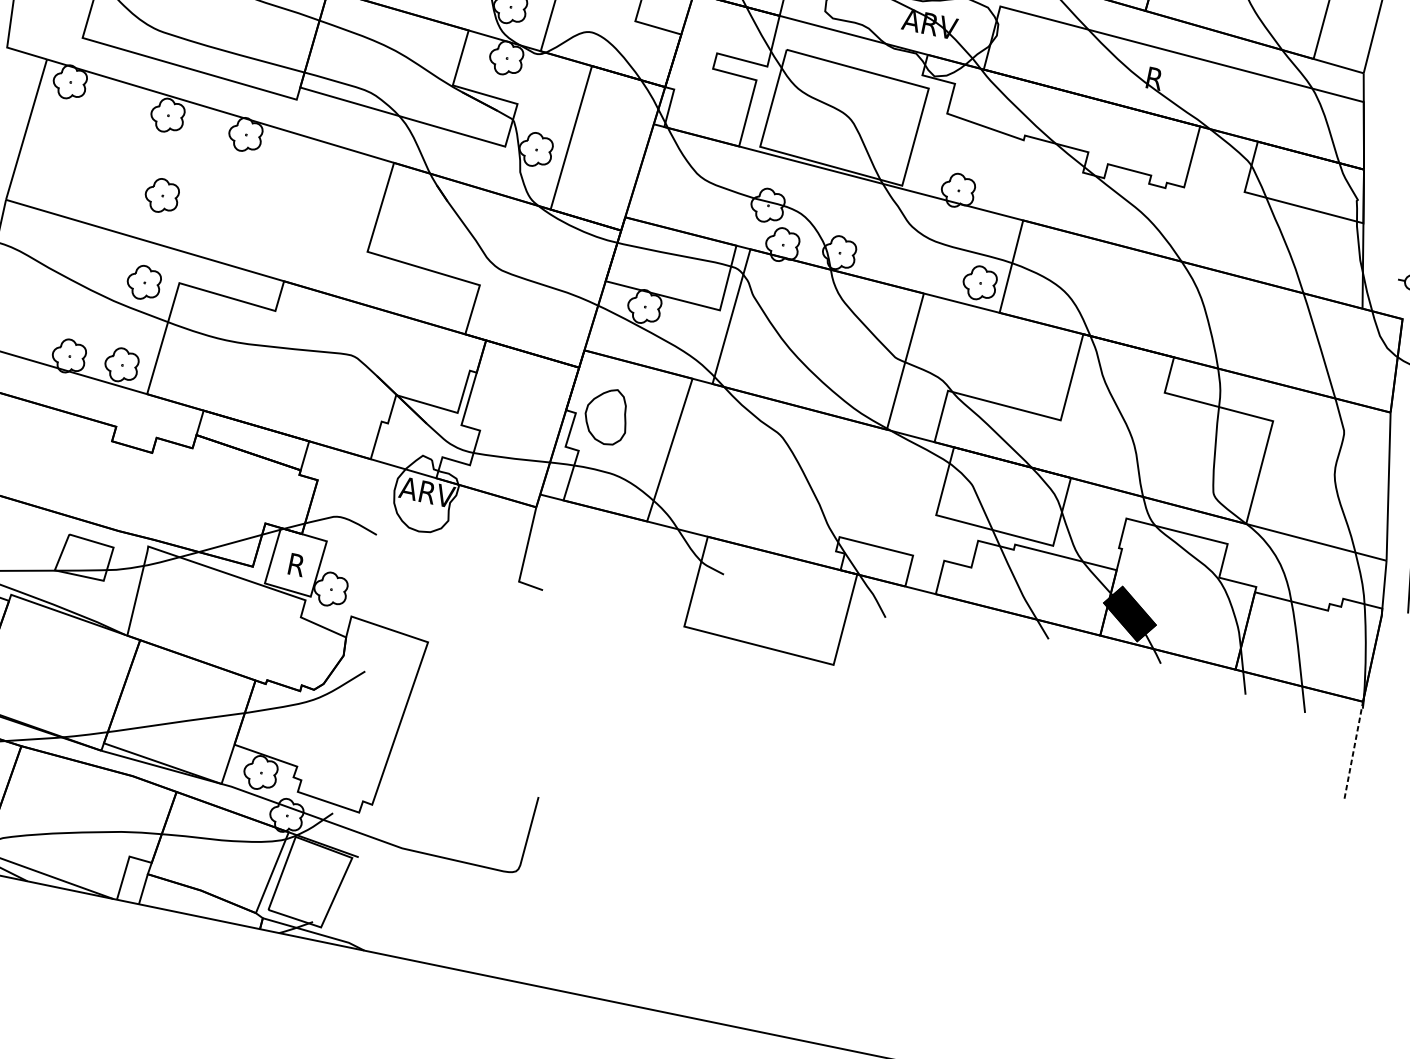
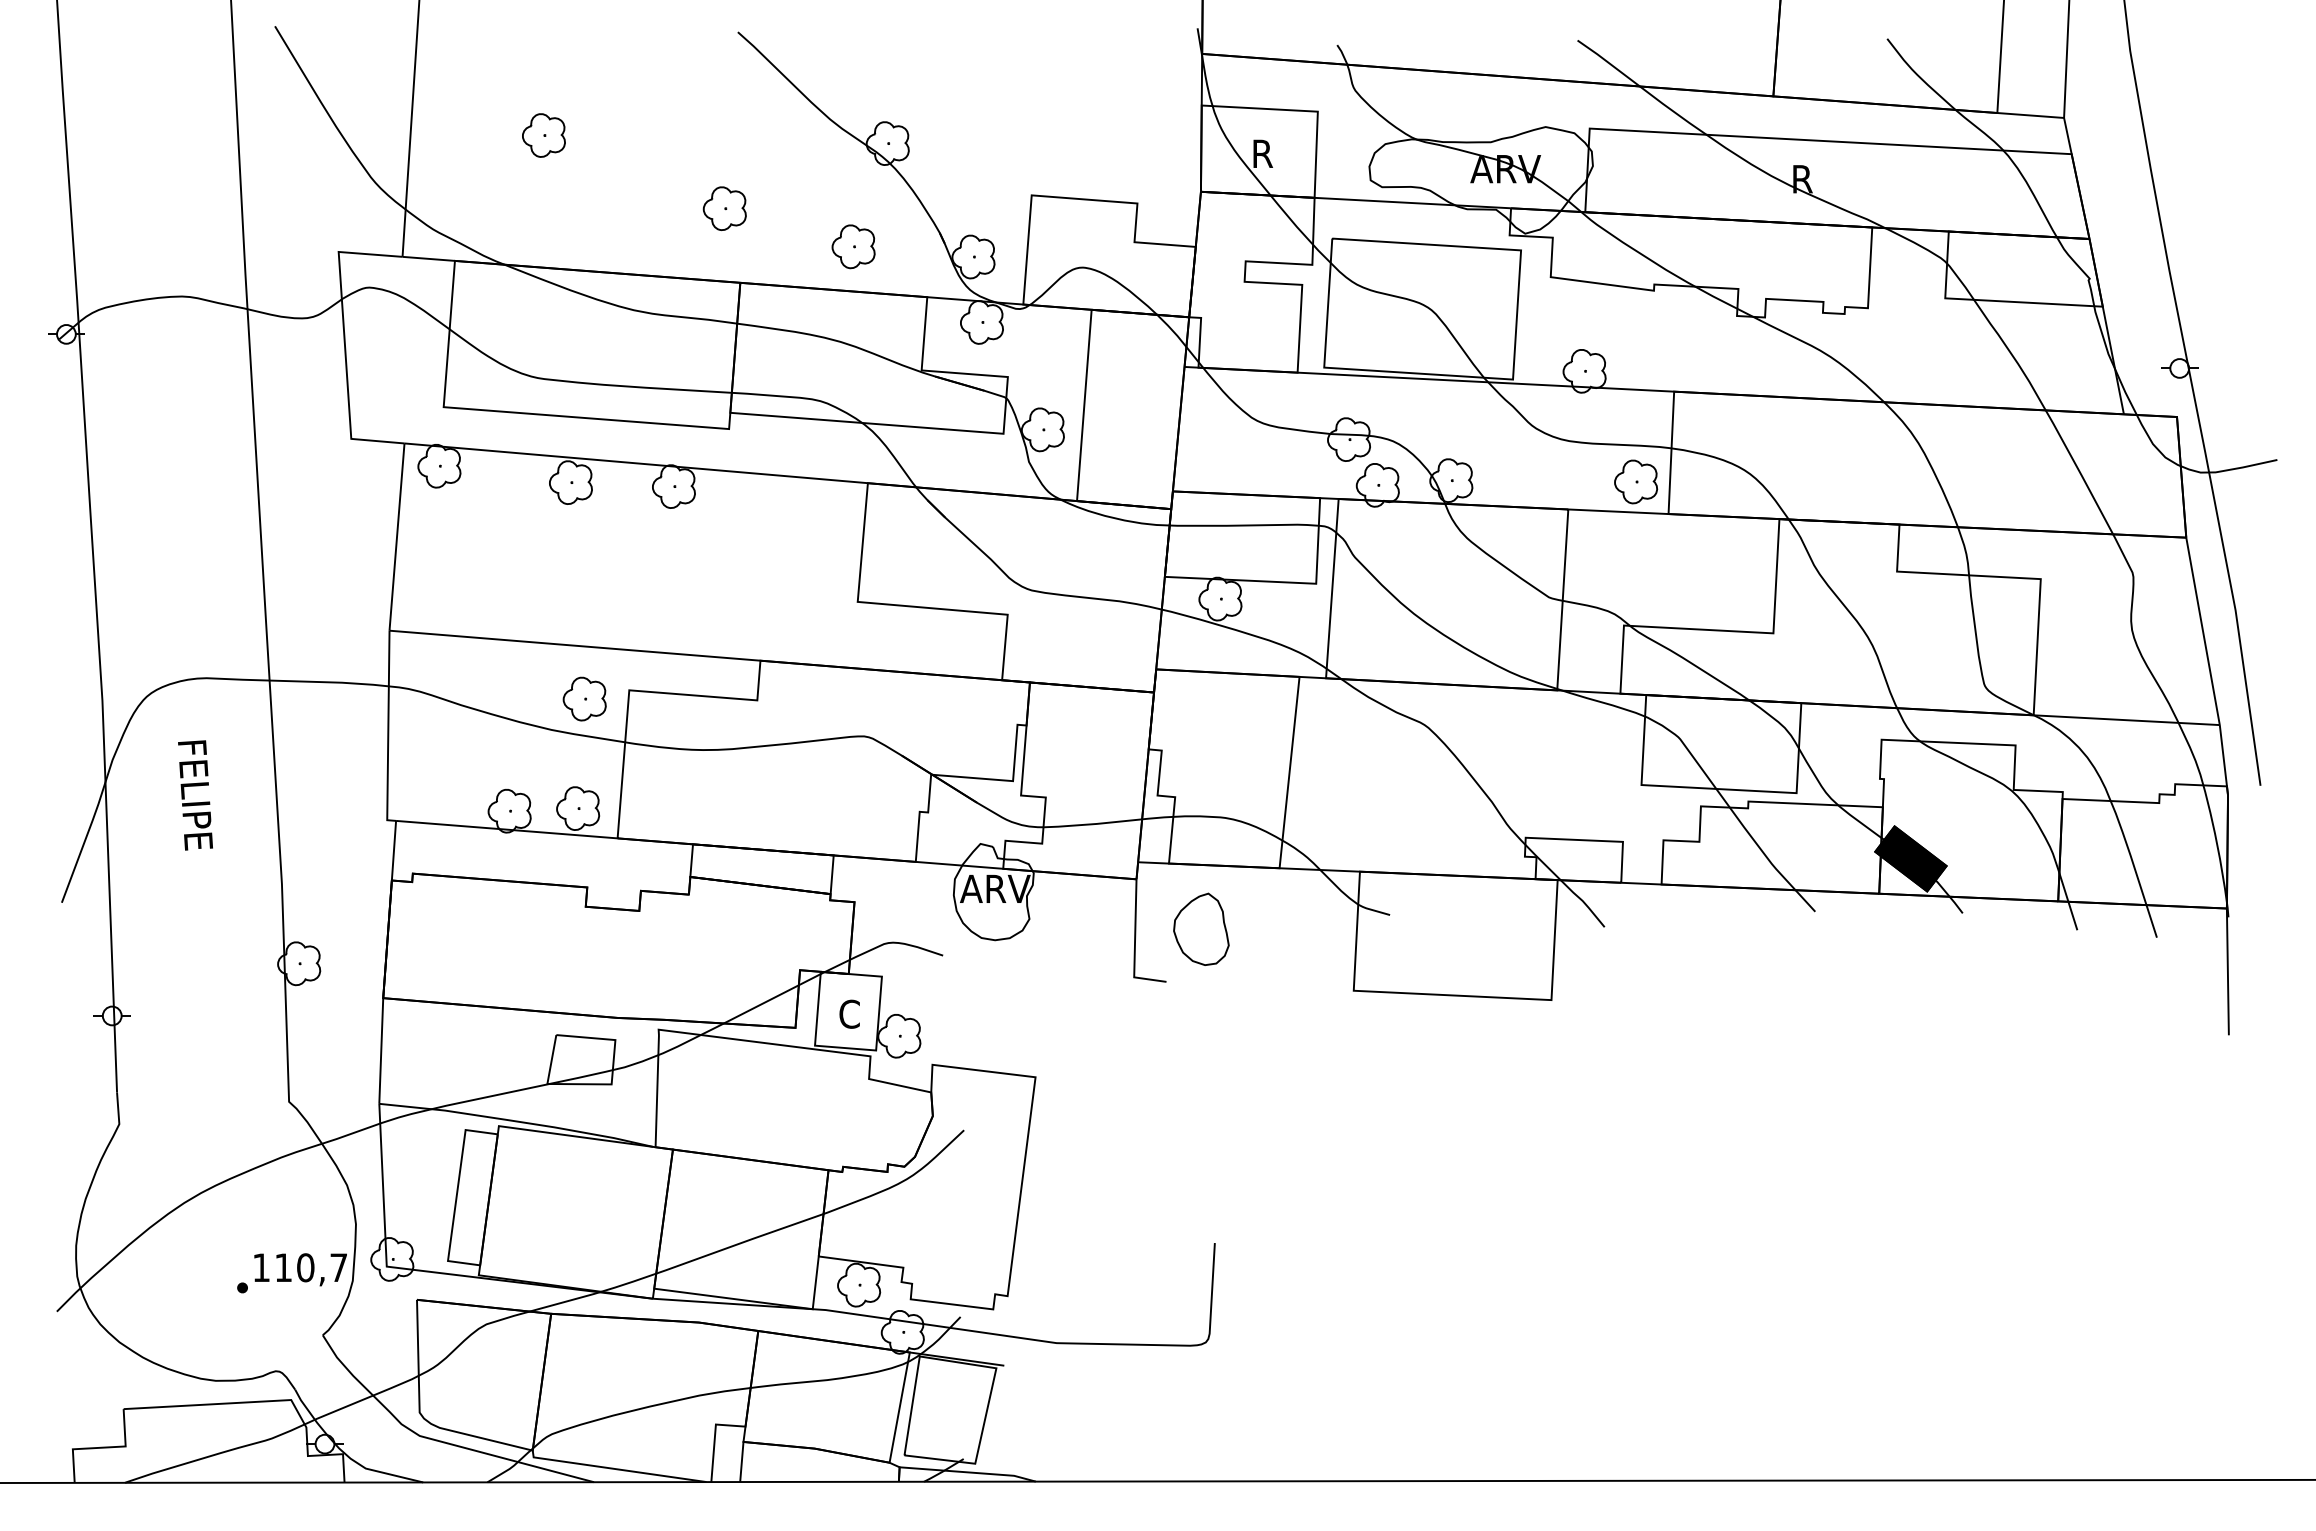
part: (161, 195) -> (584, 584), removed
part: (606, 415) -> (1201, 928), moved
text: (296, 564) -> (849, 1013), R -> C
line: (1353, 750) -> (2227, 972), dashed -> solid

